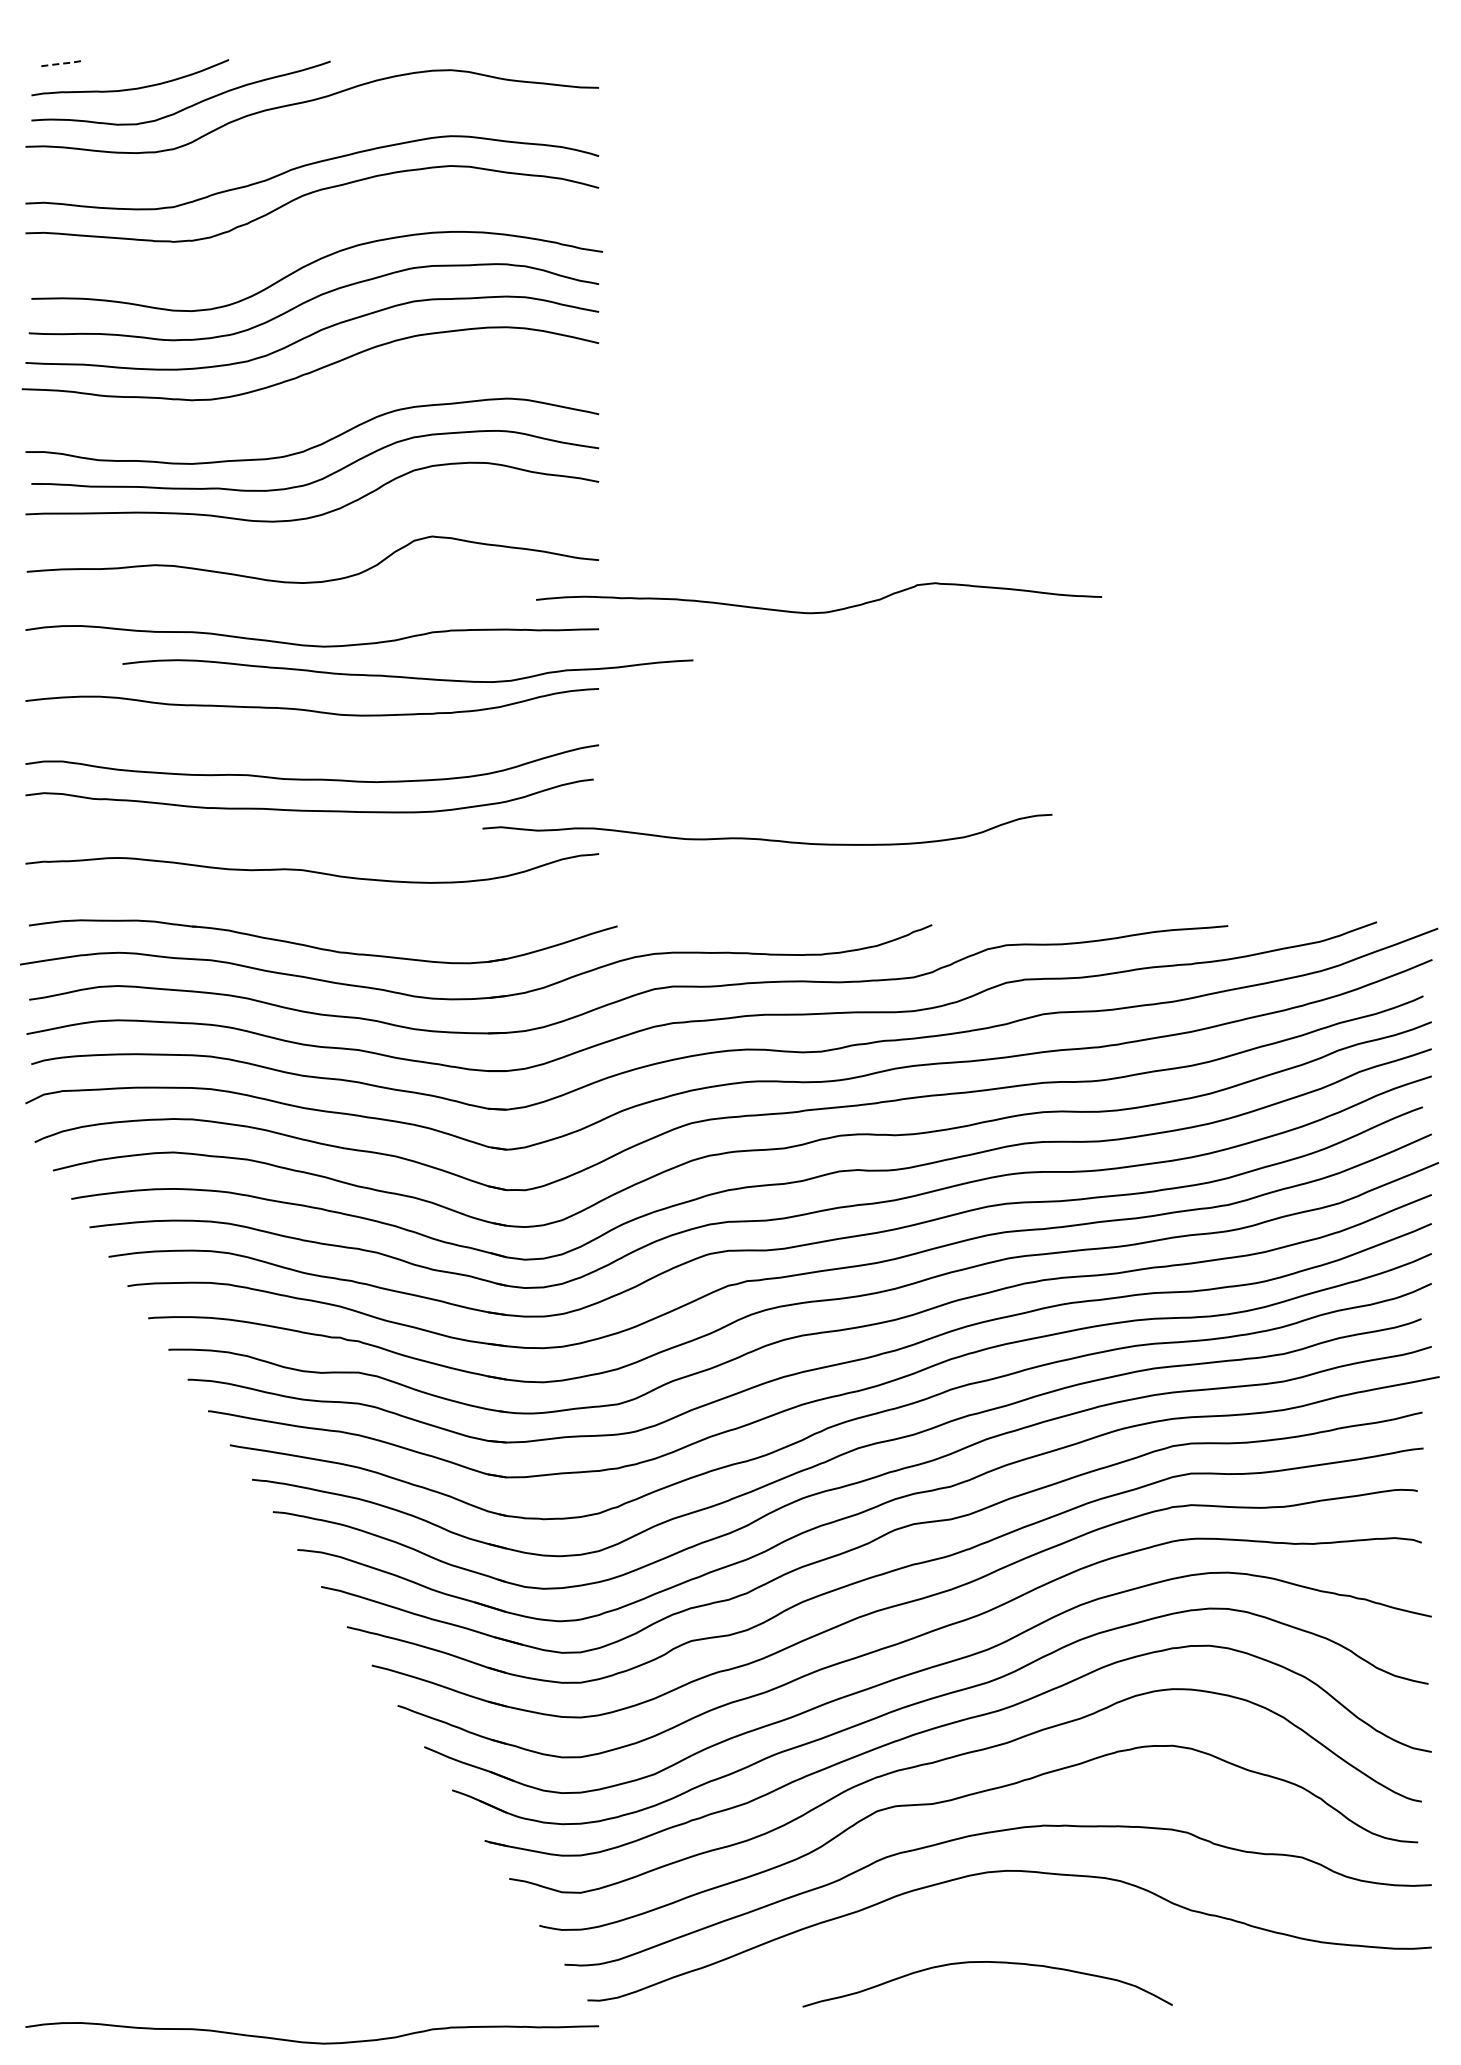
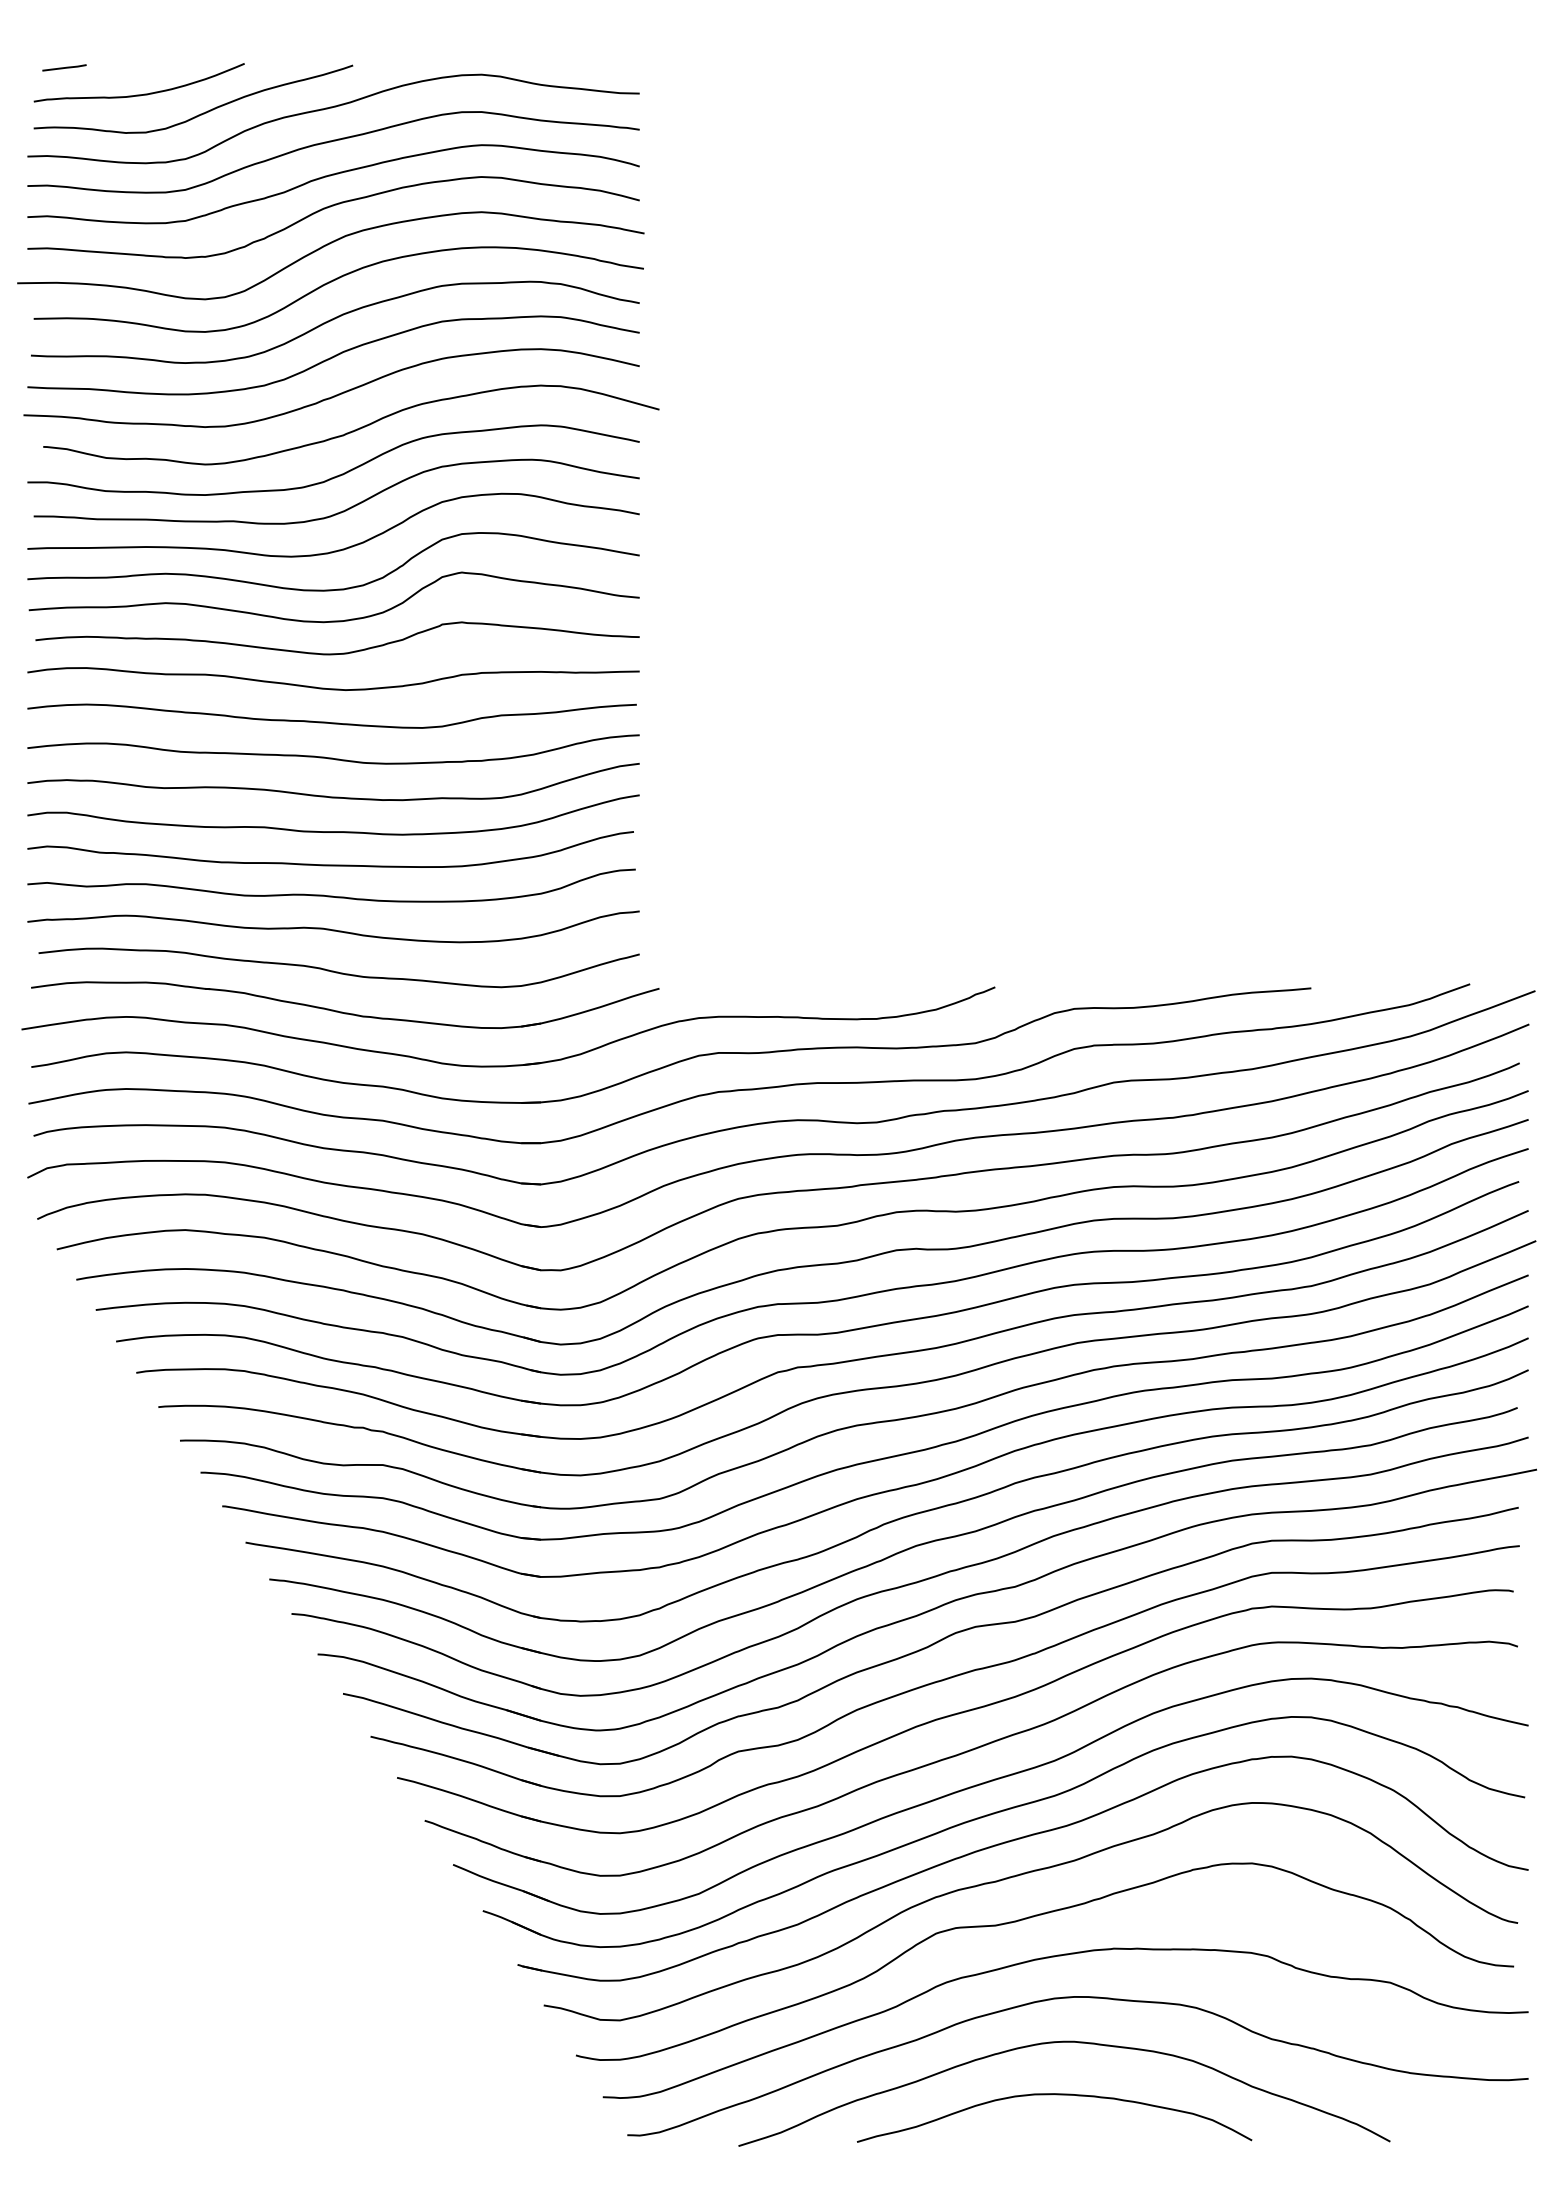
line: (61, 63) -> (65, 67), dashed -> solid
curve: (311, 133) -> (332, 142), added
curve: (304, 231) -> (325, 246), added
curve: (329, 403) -> (351, 430), added
curve: (314, 551) -> (335, 588), added
curve: (820, 611) -> (339, 652), moved
curve: (407, 676) -> (331, 721), moved
curve: (307, 745) -> (328, 795), added
curve: (764, 838) -> (328, 894), moved
curve: (317, 910) -> (339, 971), added
curve: (988, 1914) -> (1055, 2043), added
curve: (309, 2041) -> (330, 2179), removed

